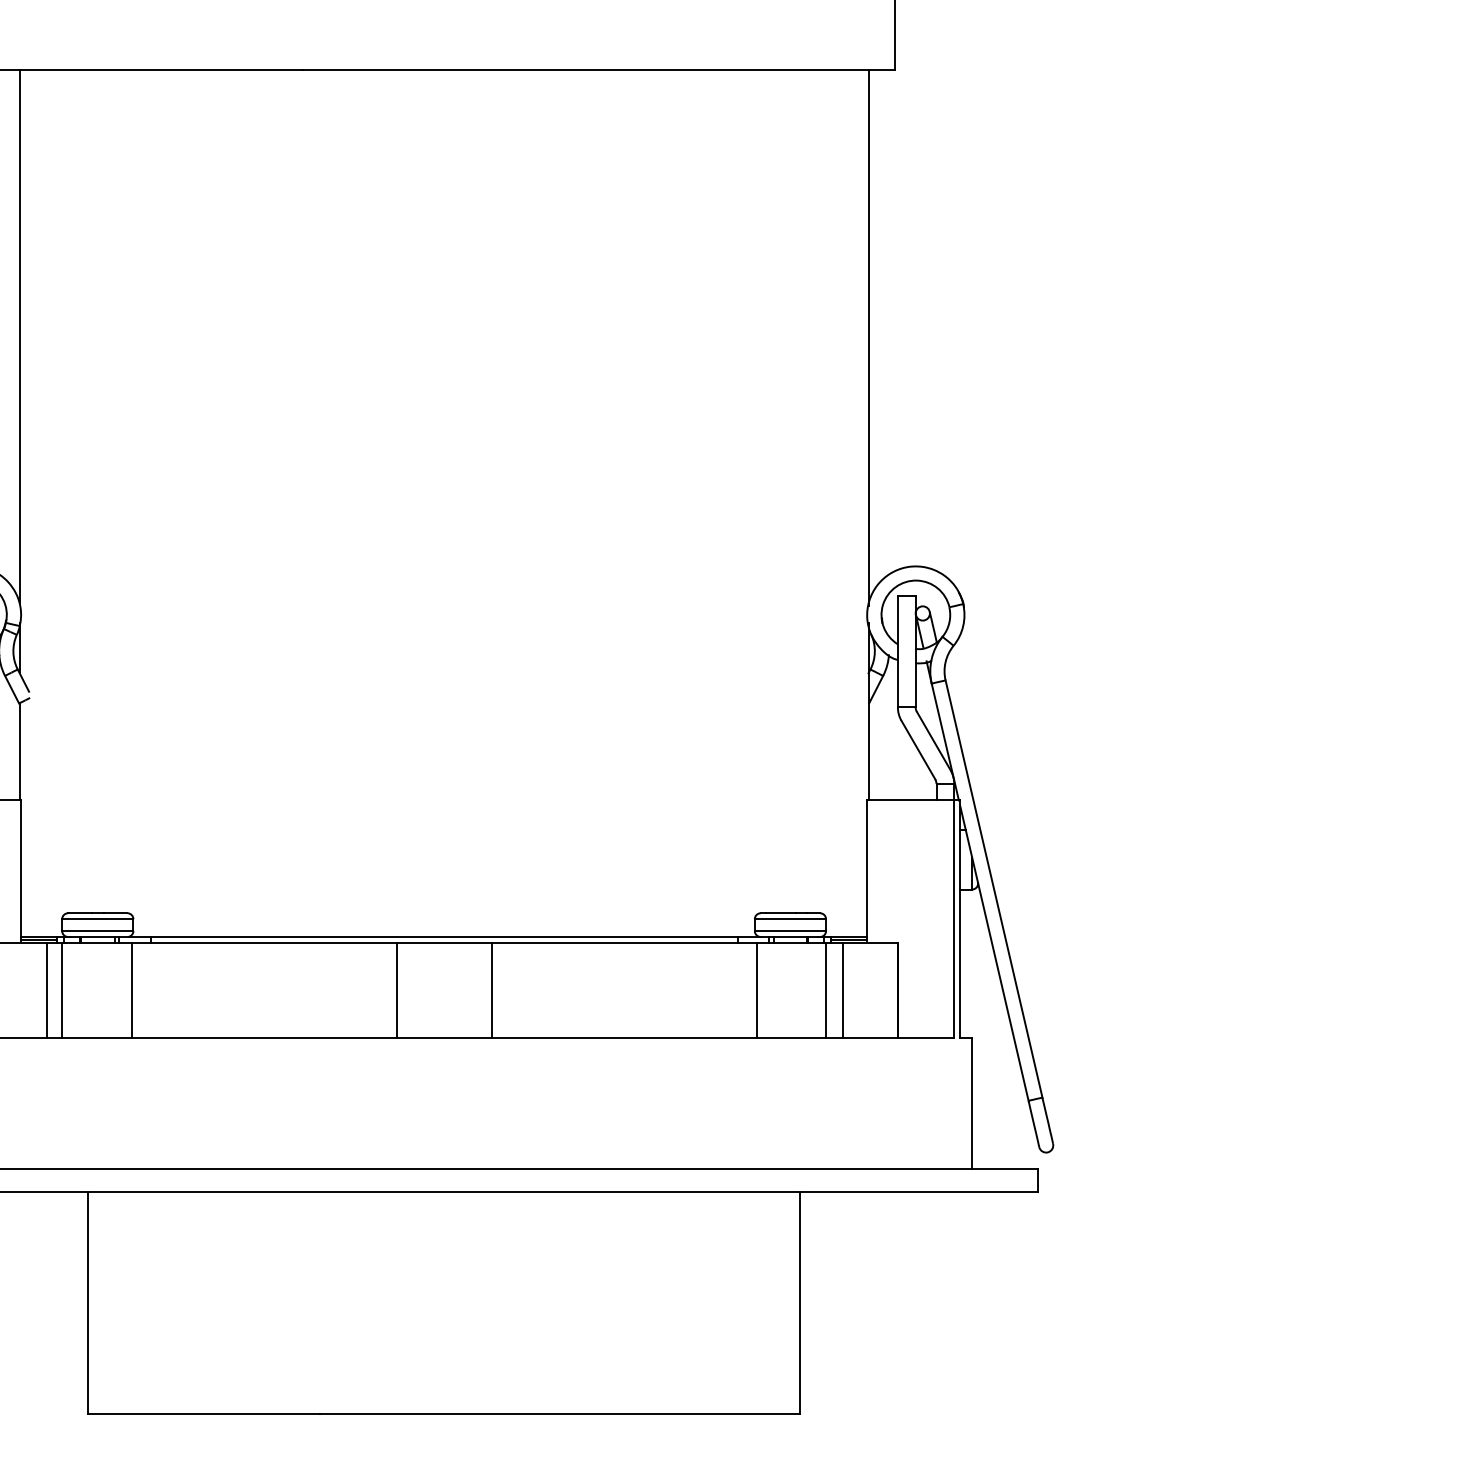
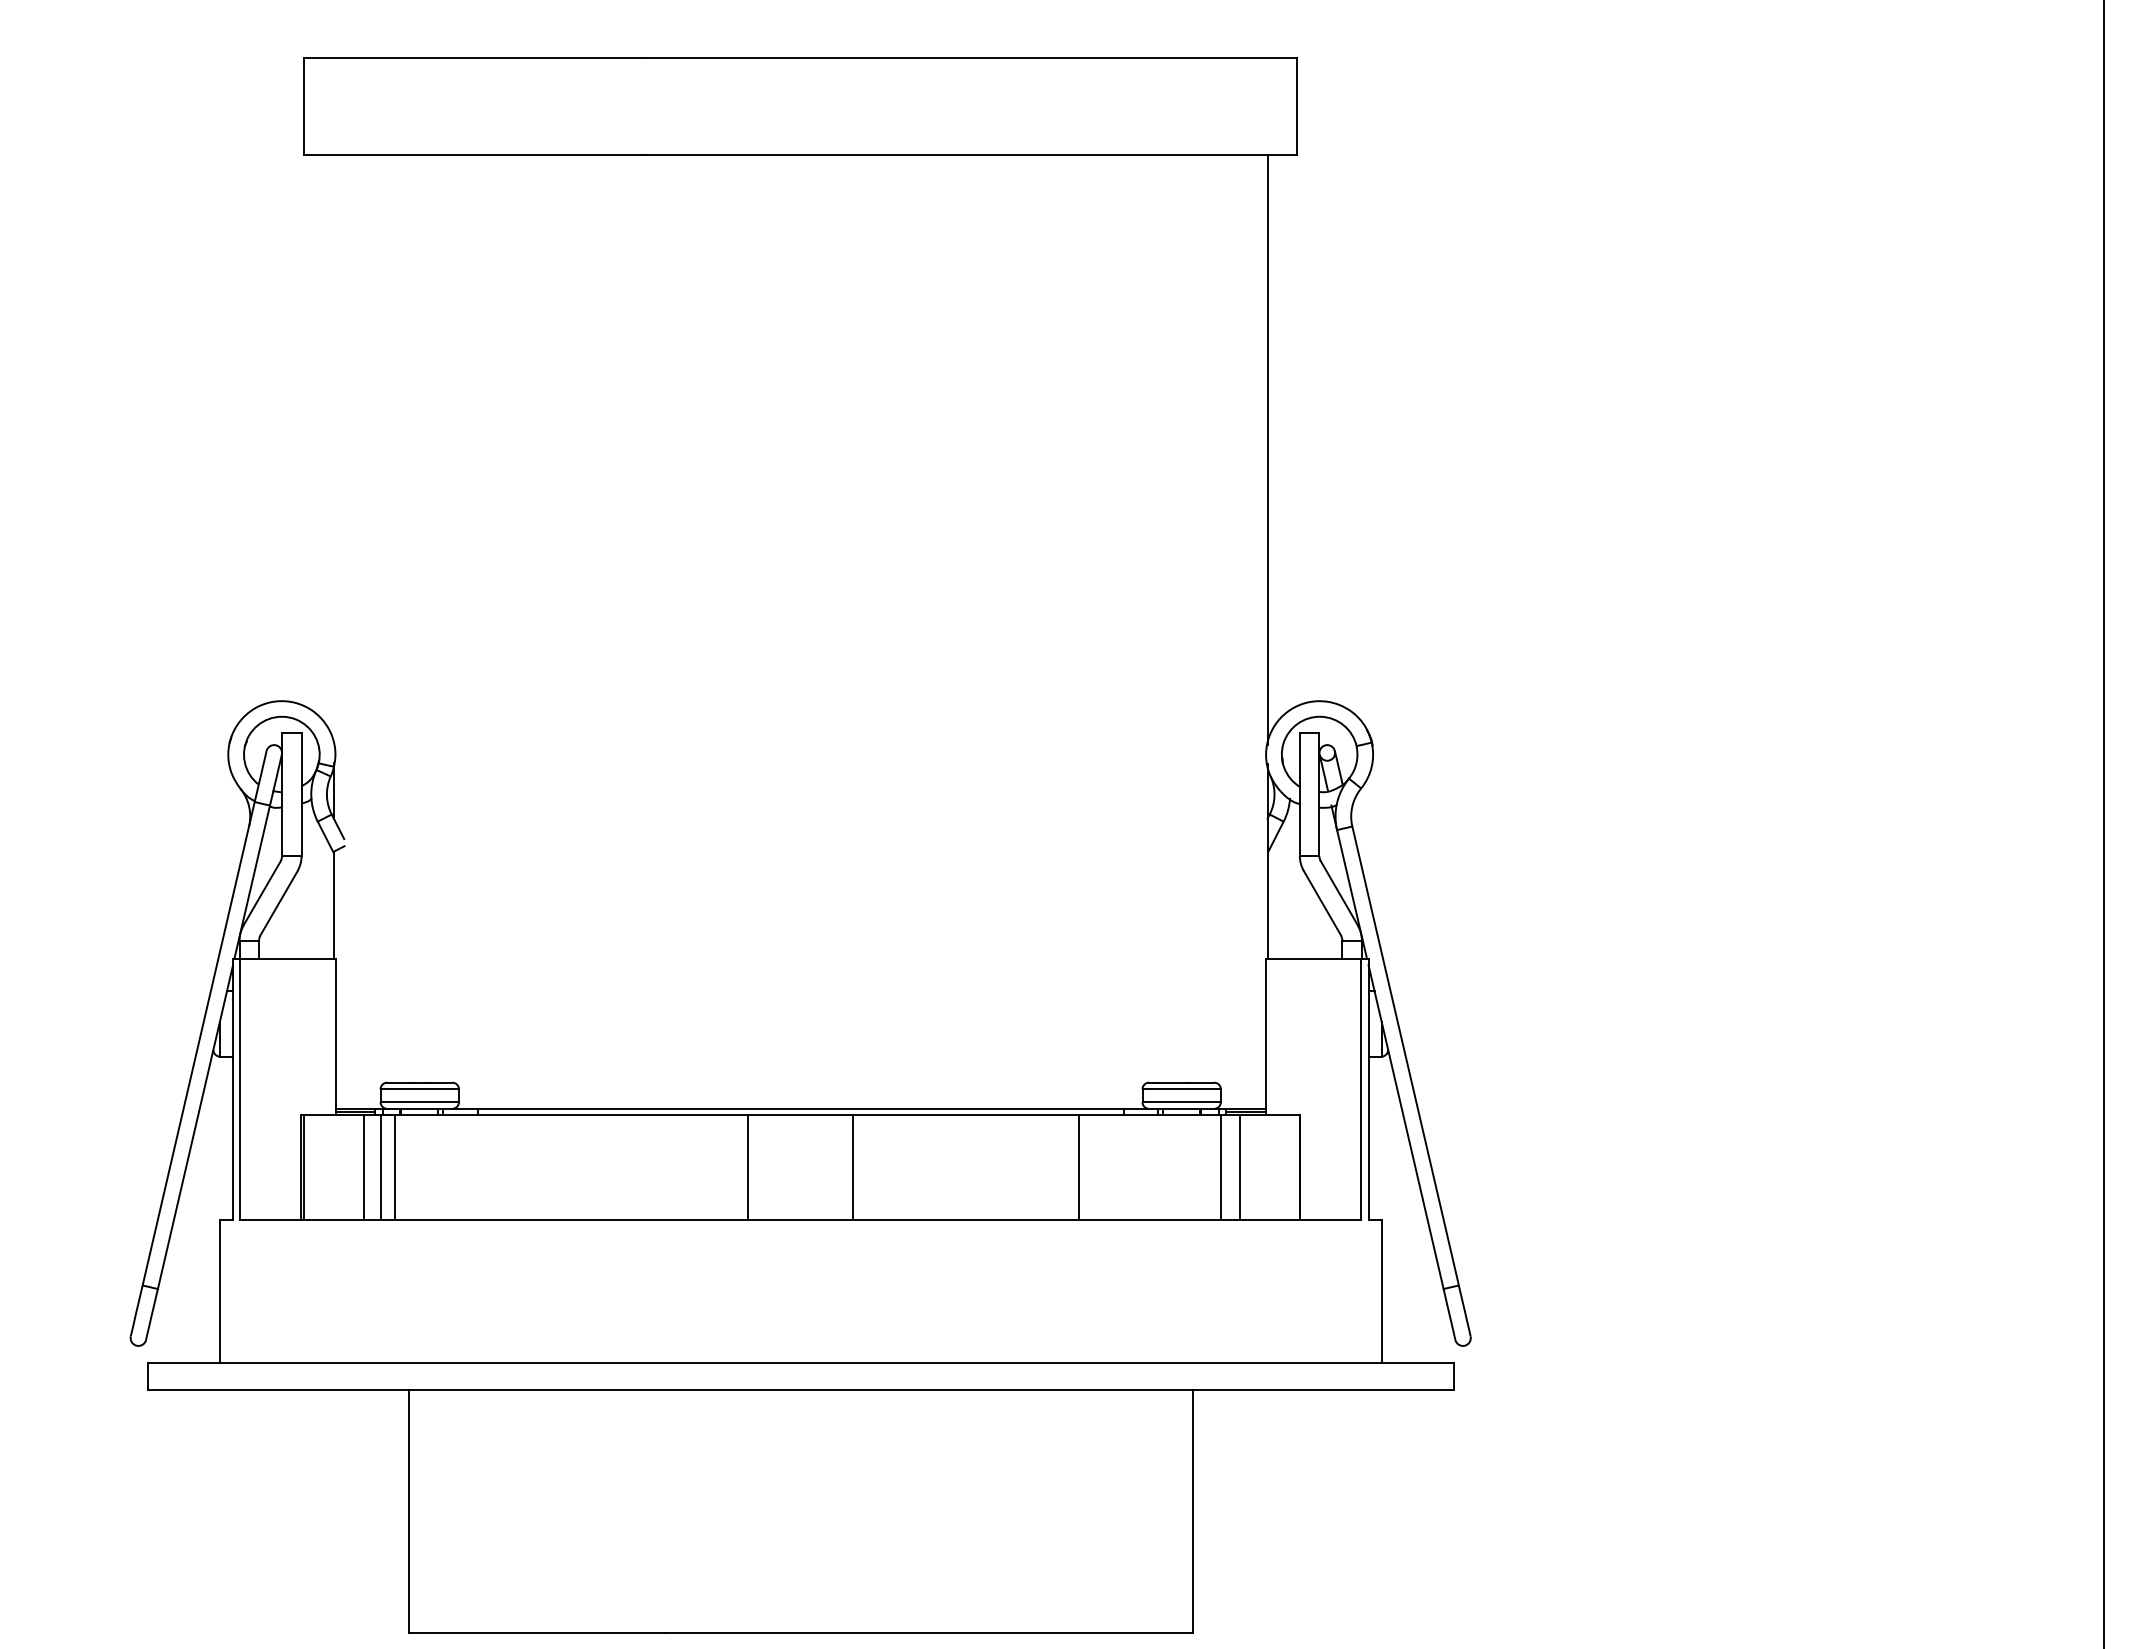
line: (19, 336) -> (333, 448), removed
line: (132, 990) -> (395, 1167), moved
line: (756, 990) -> (1079, 1167), moved

